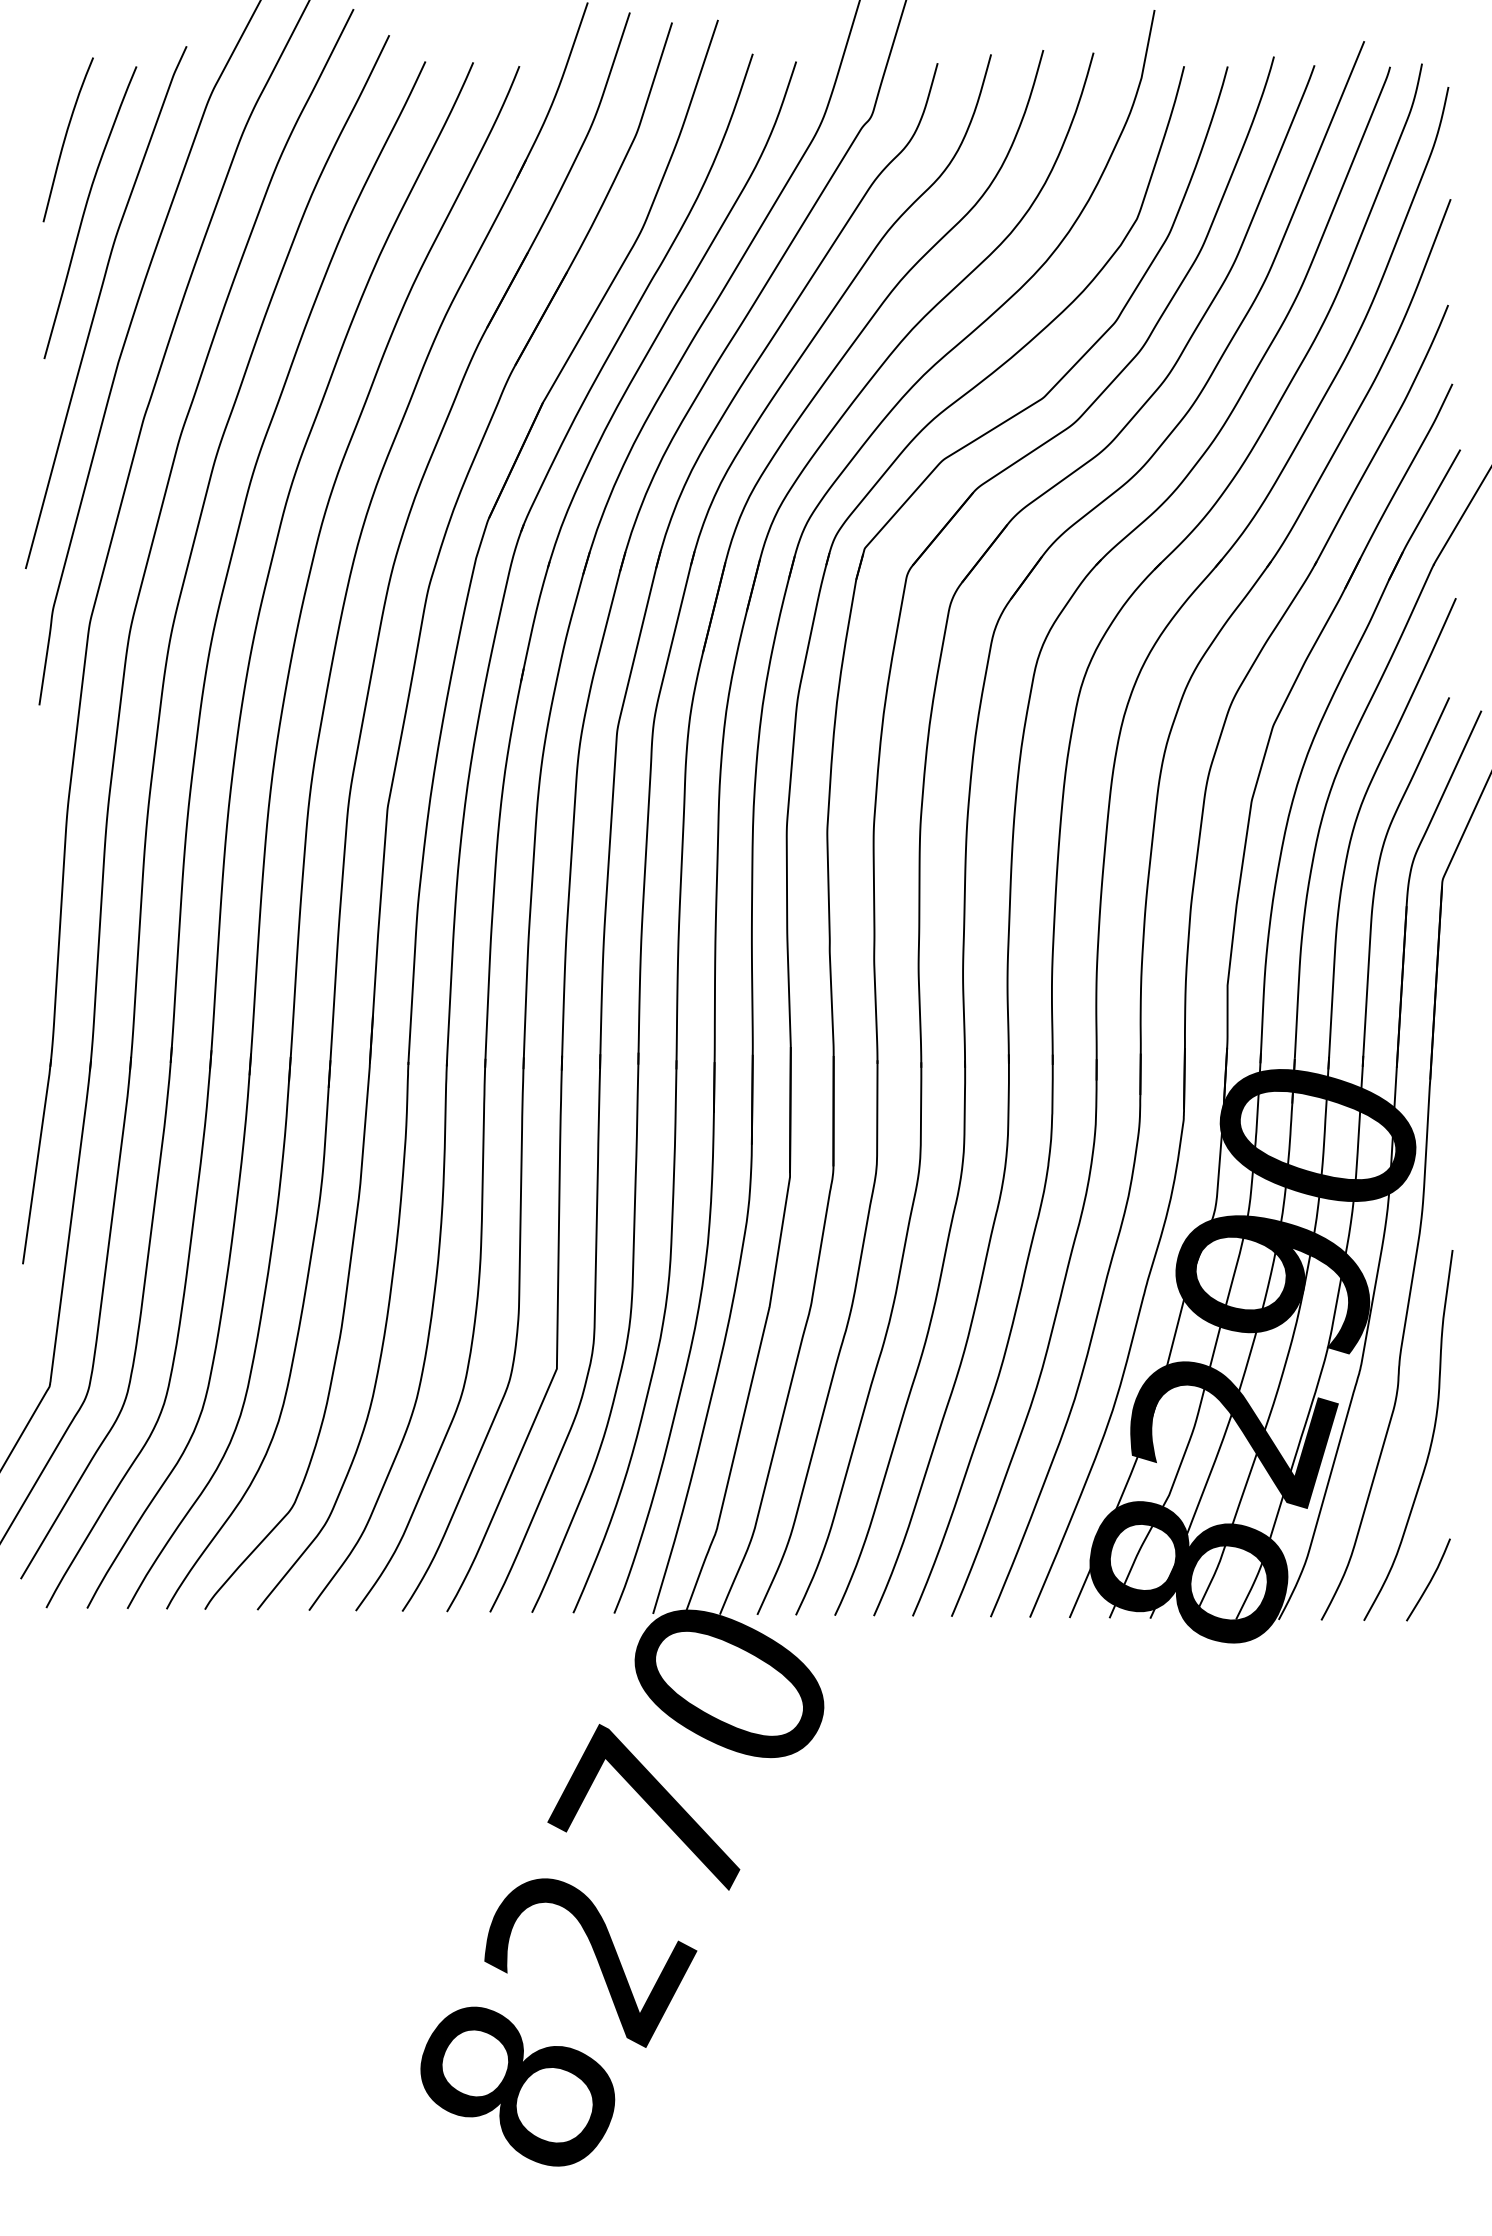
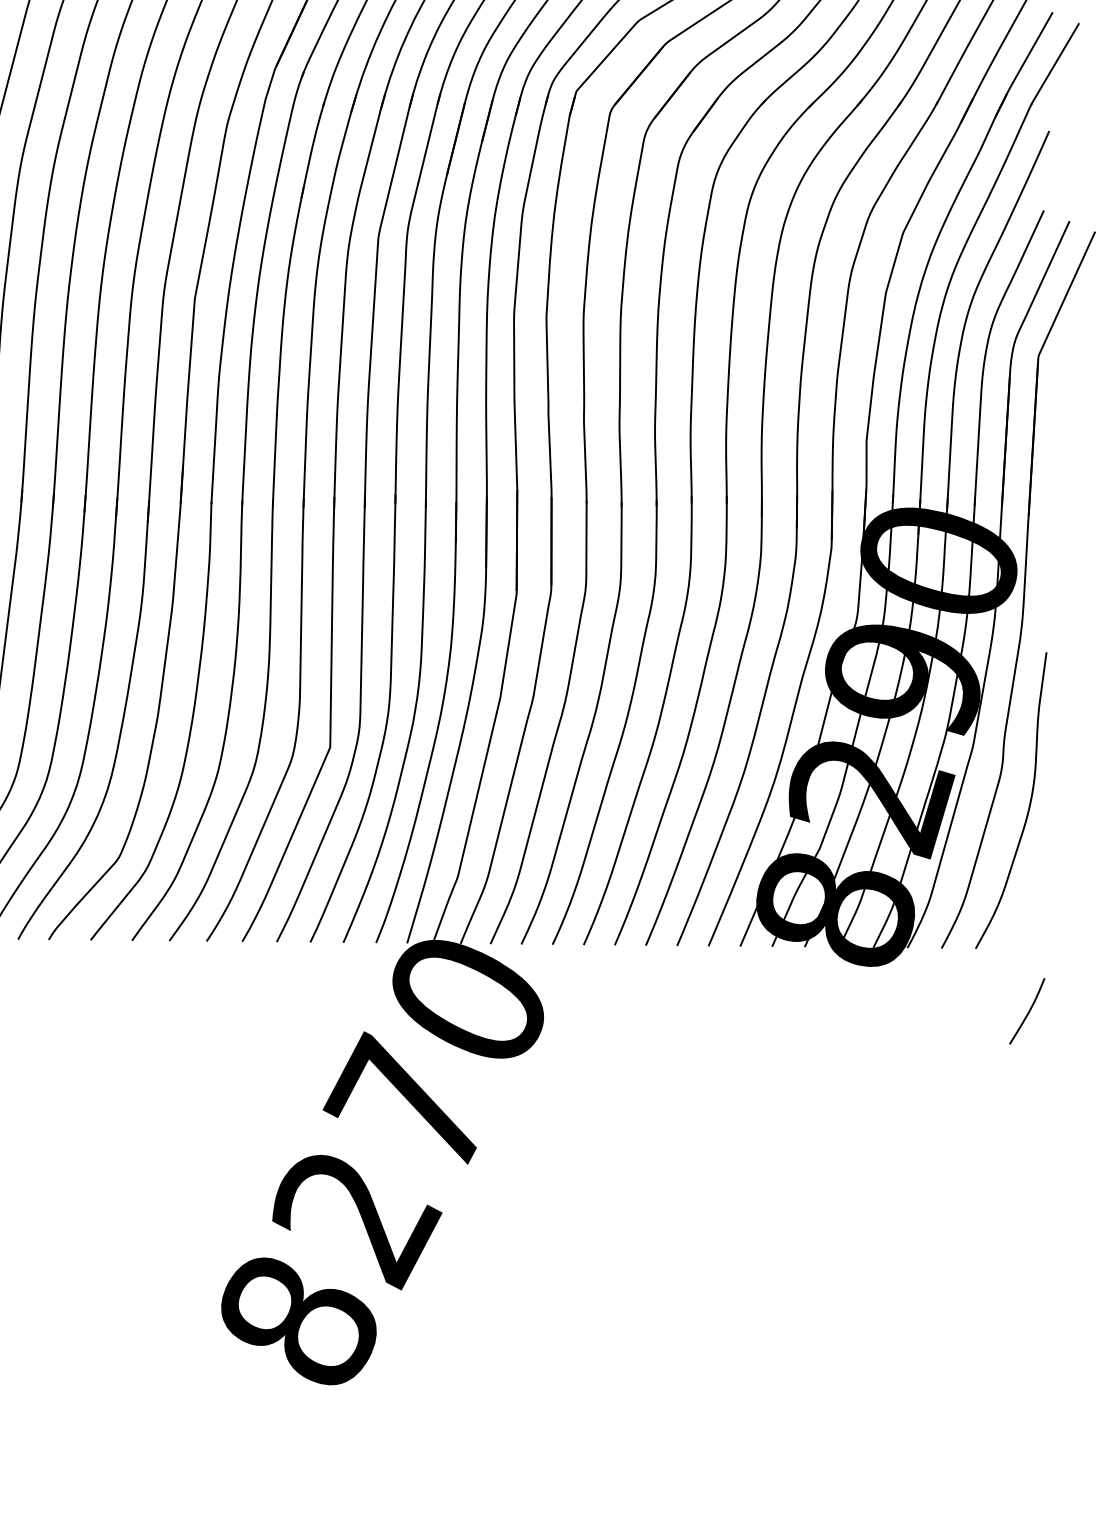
curve: (1429, 1580) -> (1028, 1011), moved

